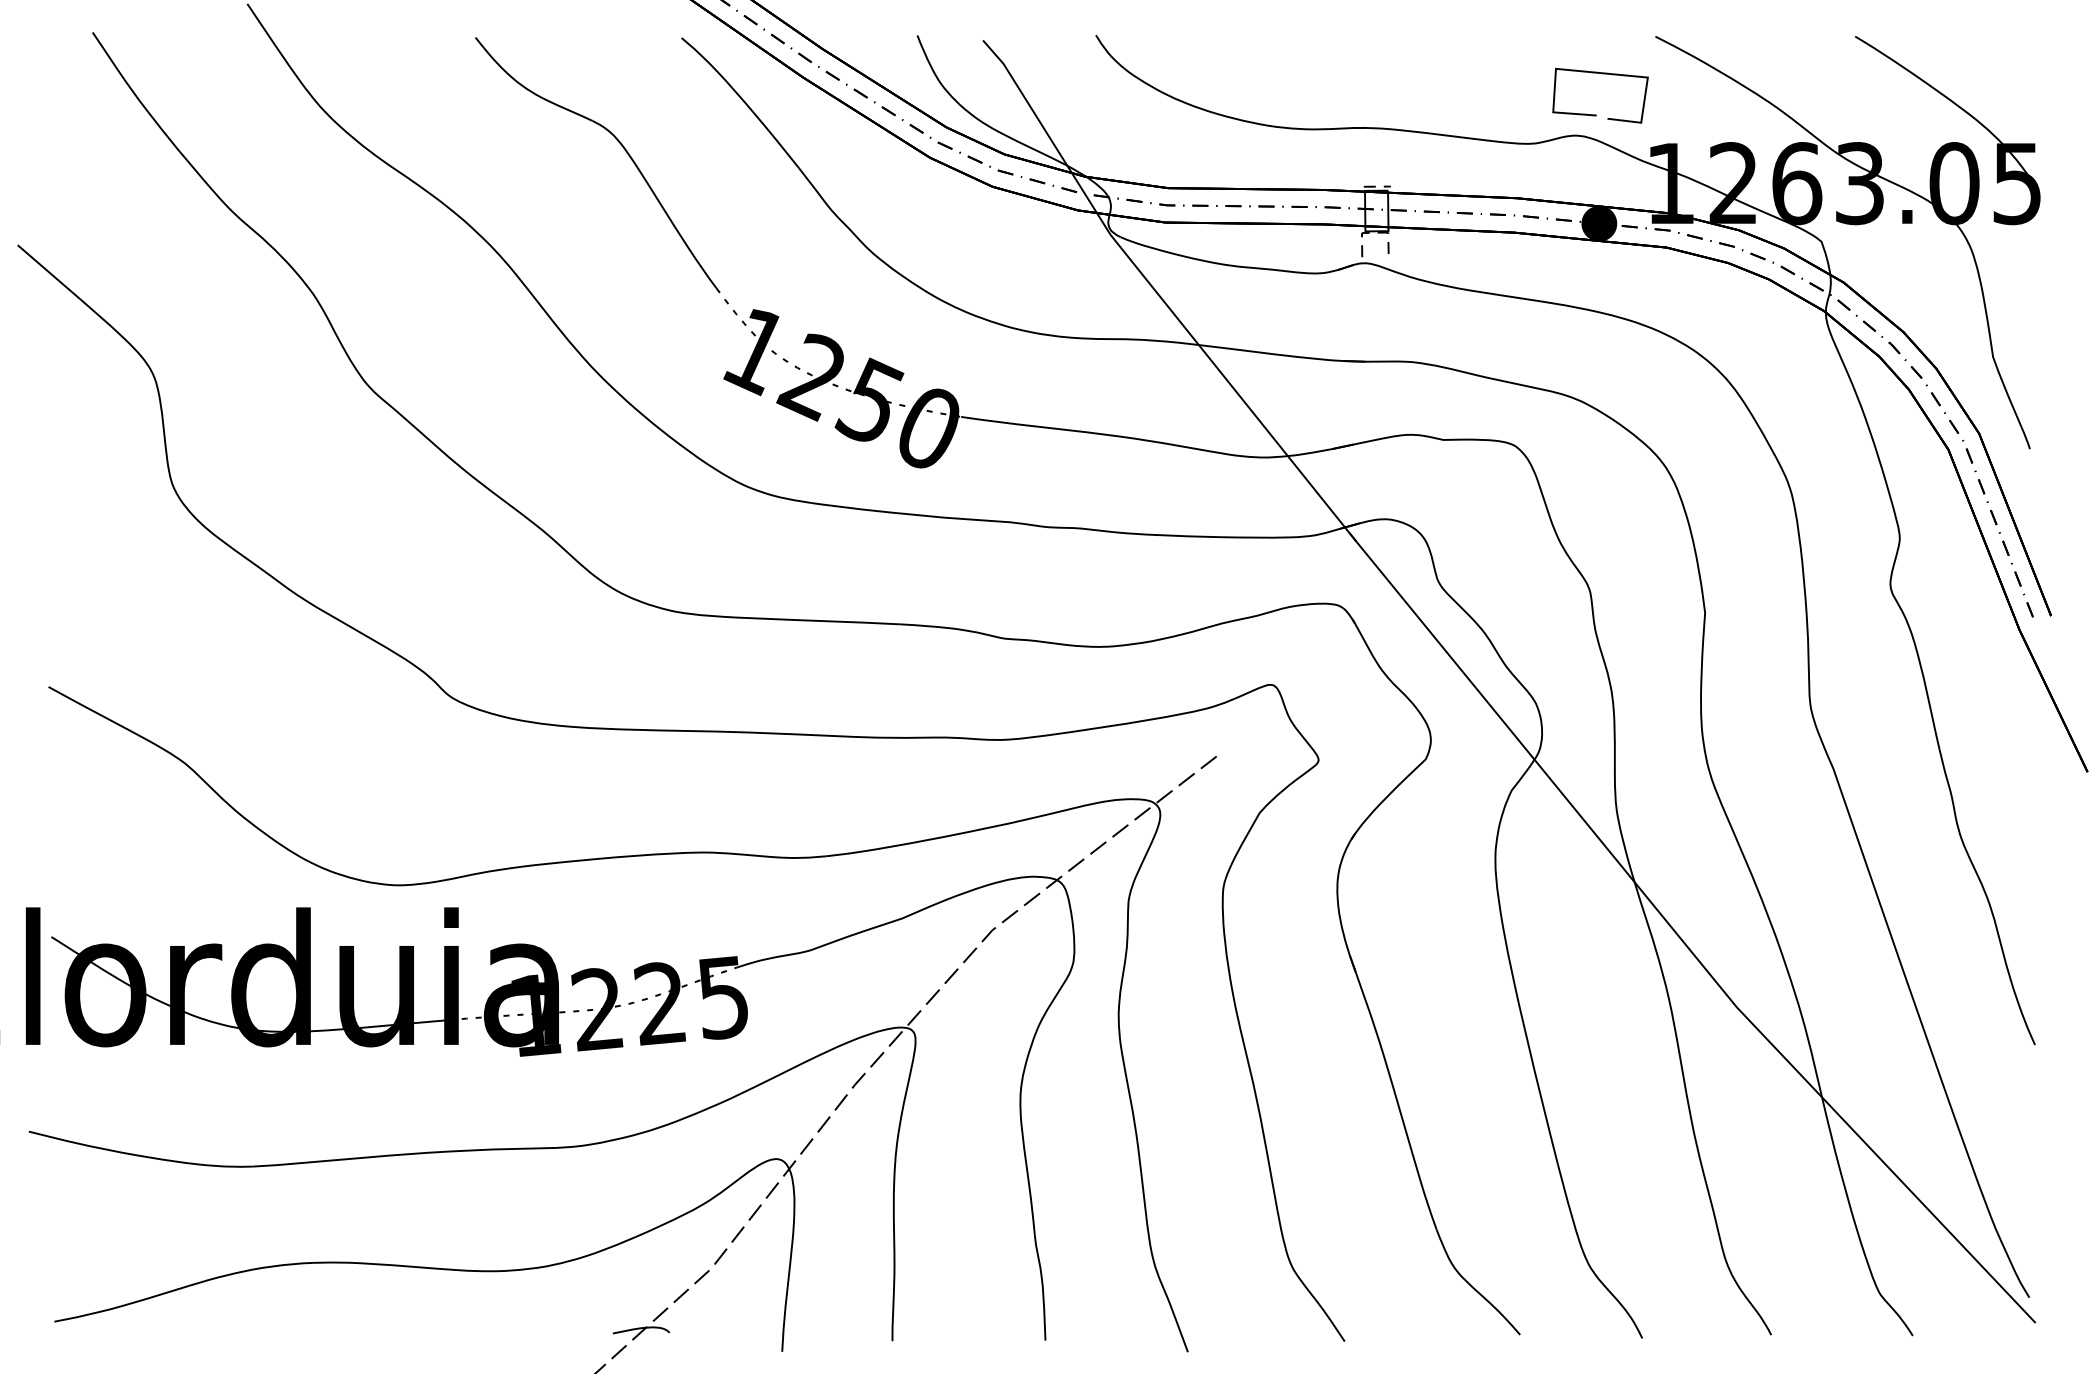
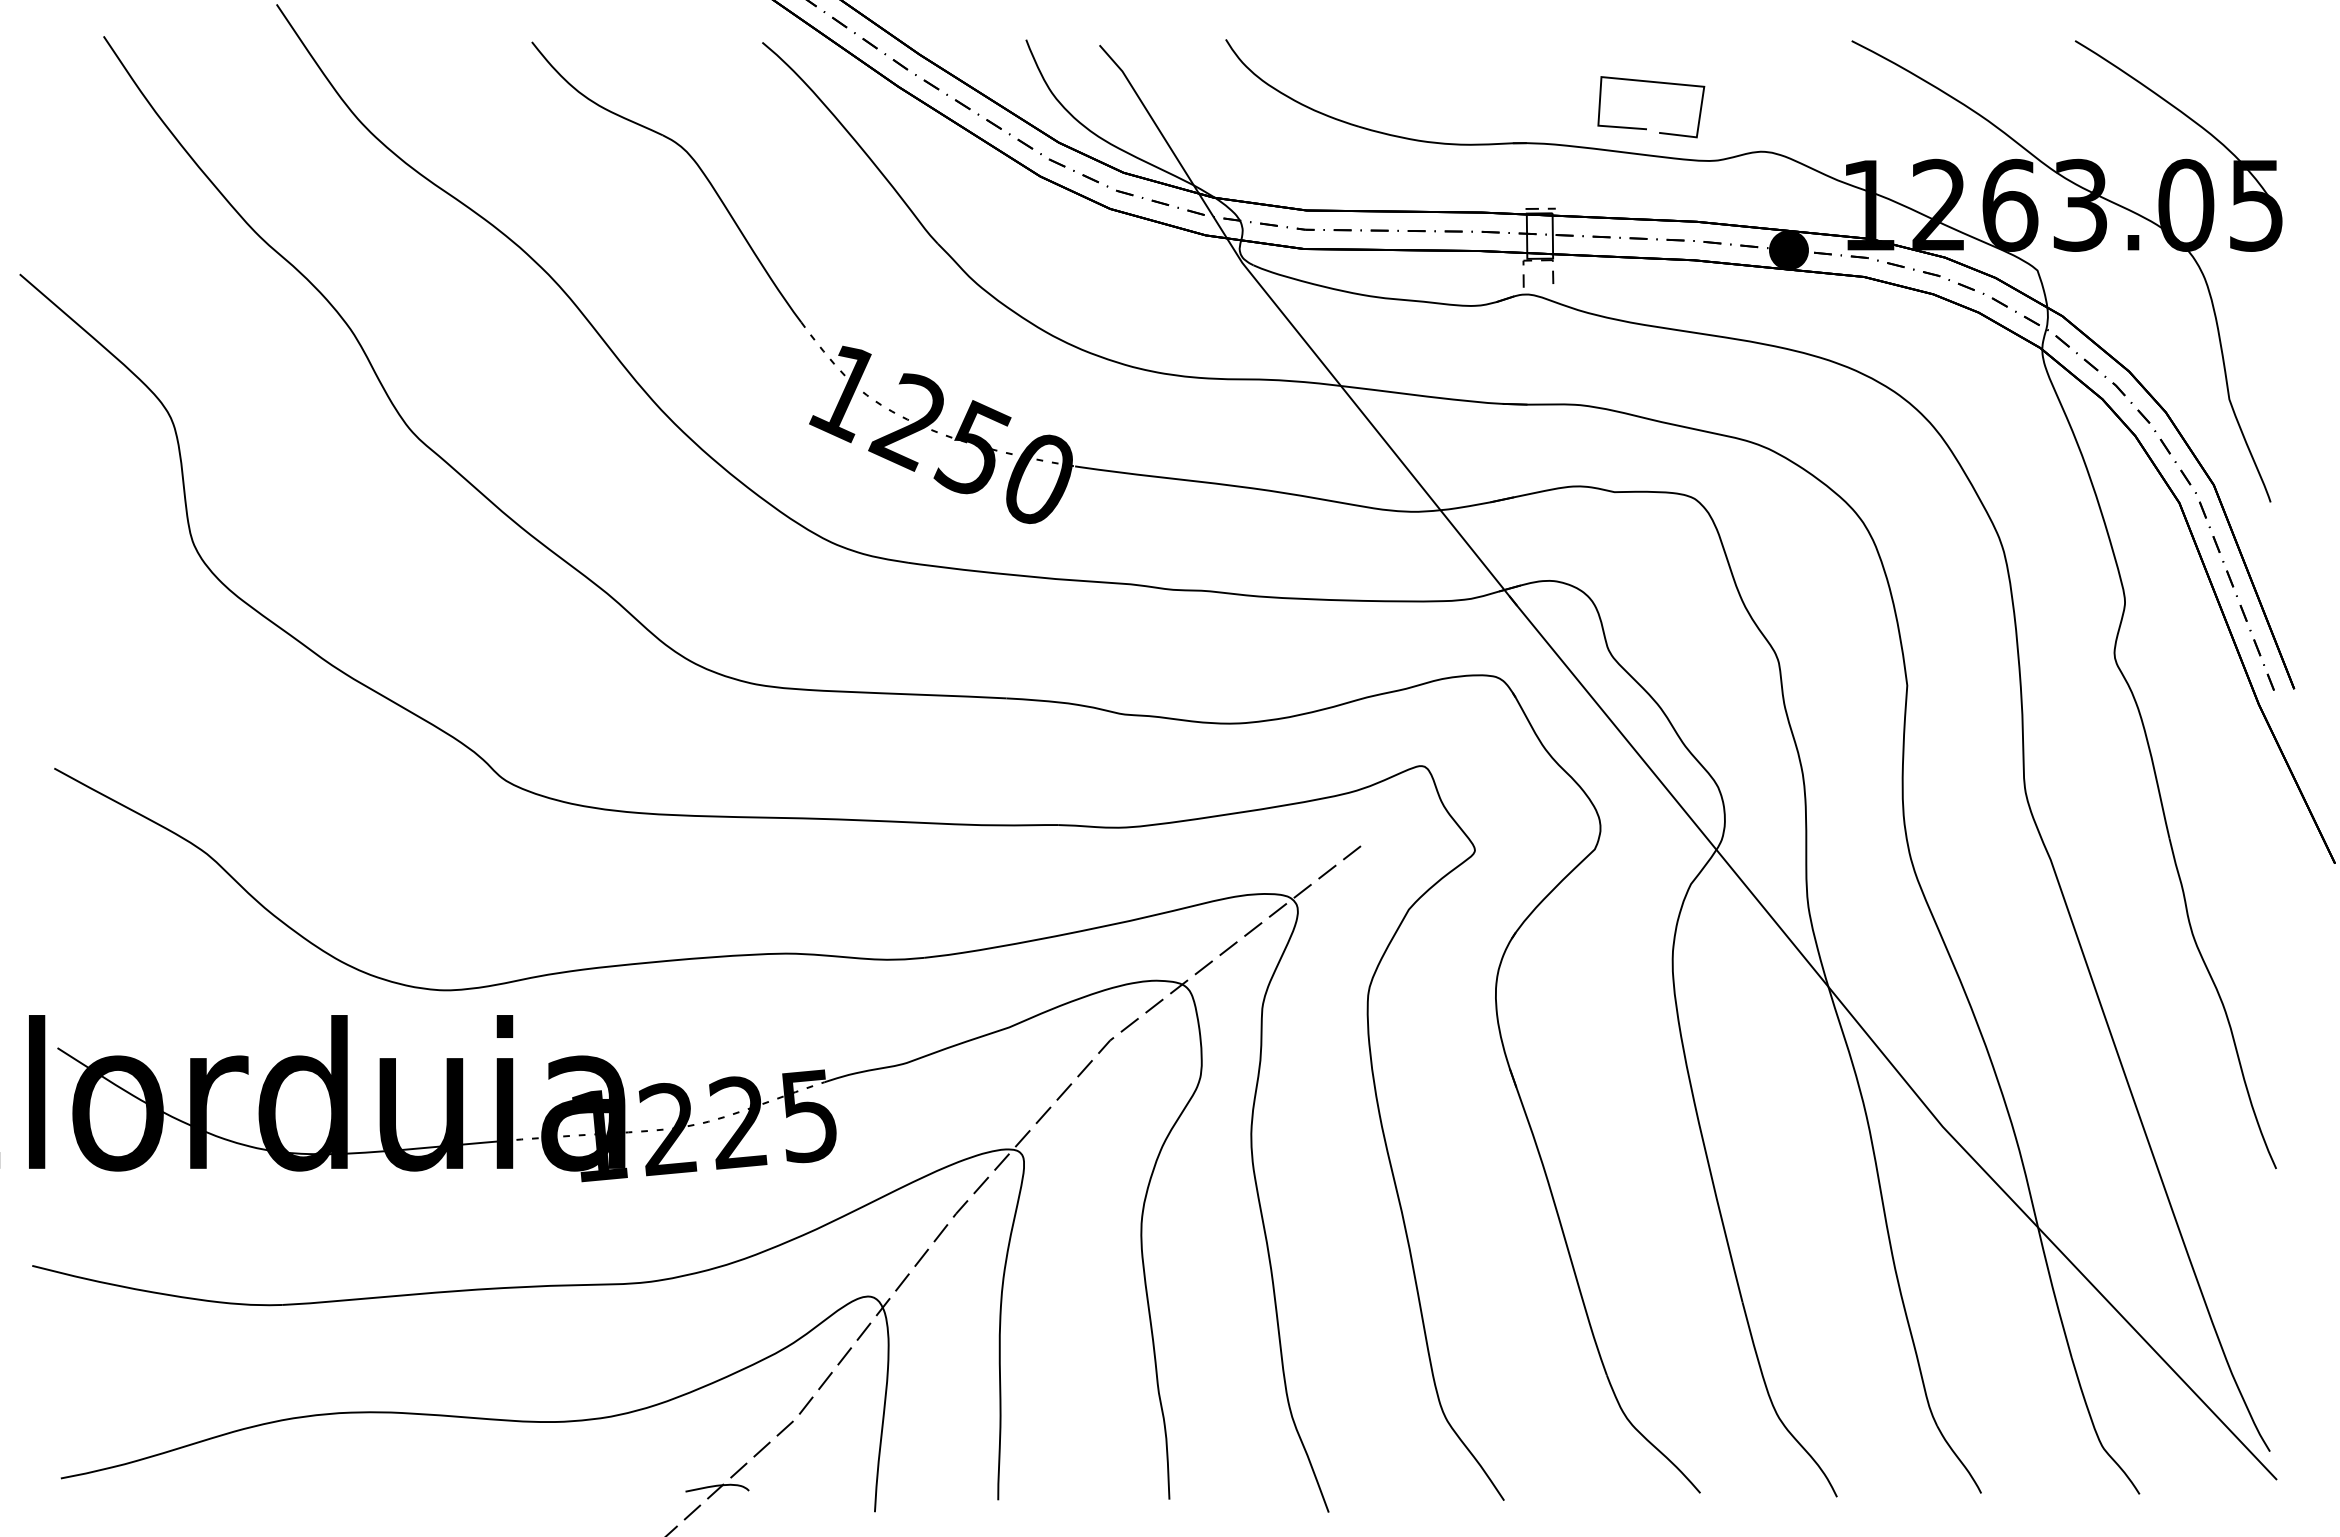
curve: (1596, 114) -> (1646, 128), moved

